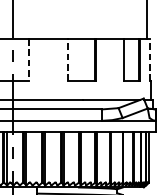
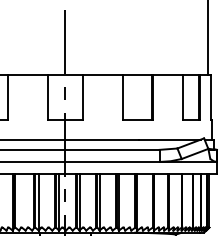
line: (67, 59) -> (123, 96), dashed -> solid
line: (149, 59) -> (210, 96), dashed -> solid
line: (29, 60) -> (82, 97), dashed -> solid

